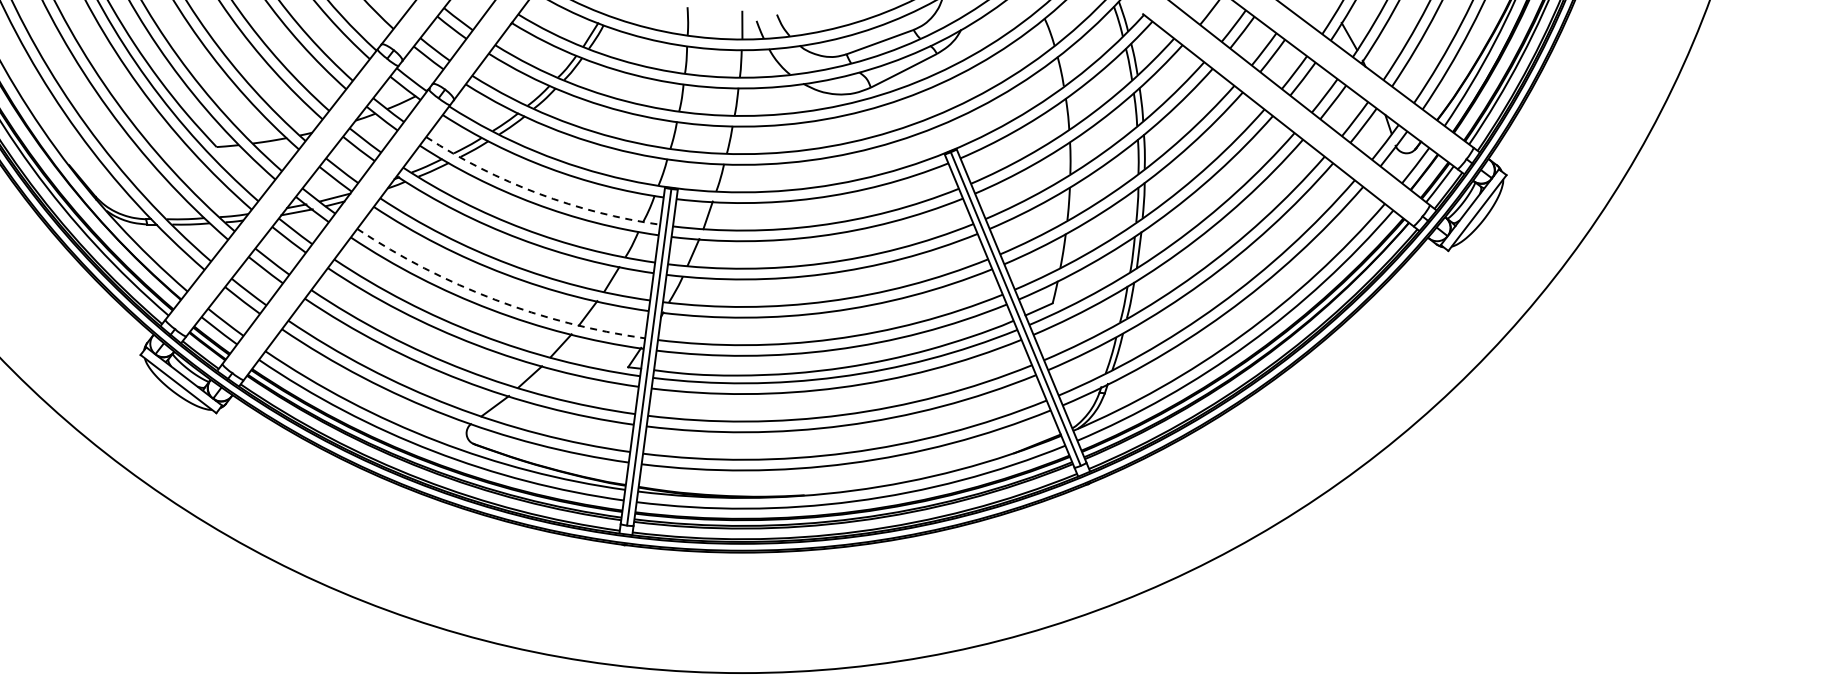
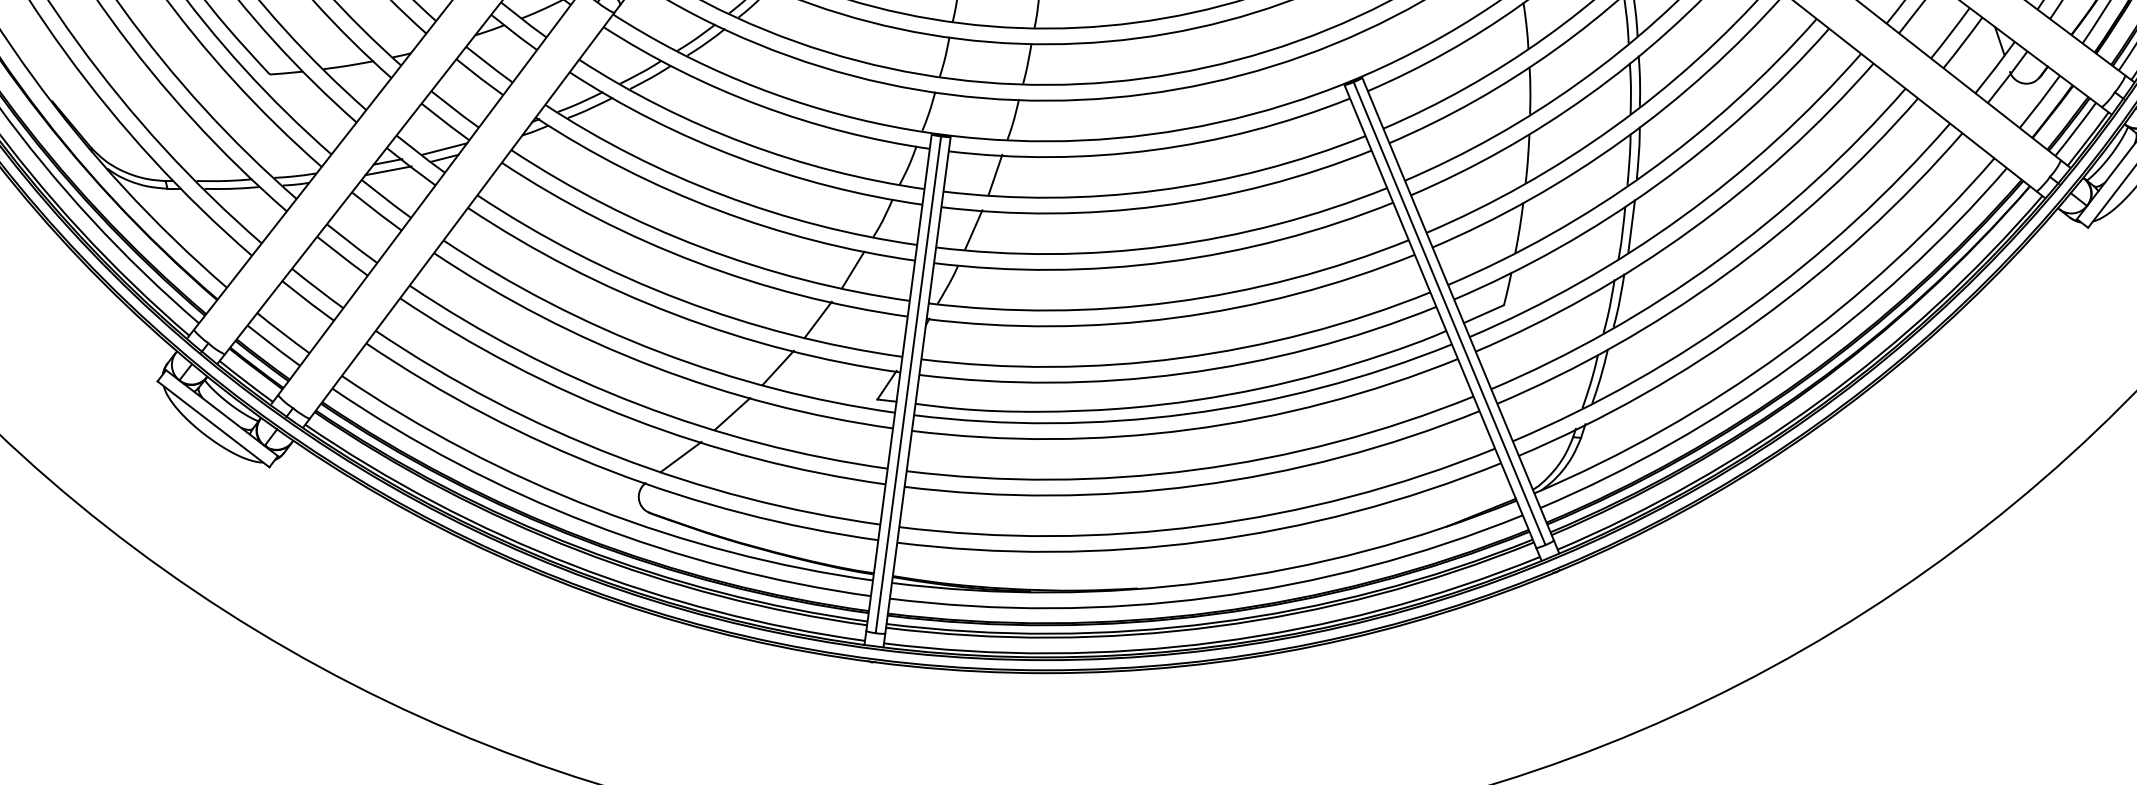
arc: (538, 193) -> (744, 143), dashed -> solid
arc: (495, 299) -> (681, 299), dashed -> solid

